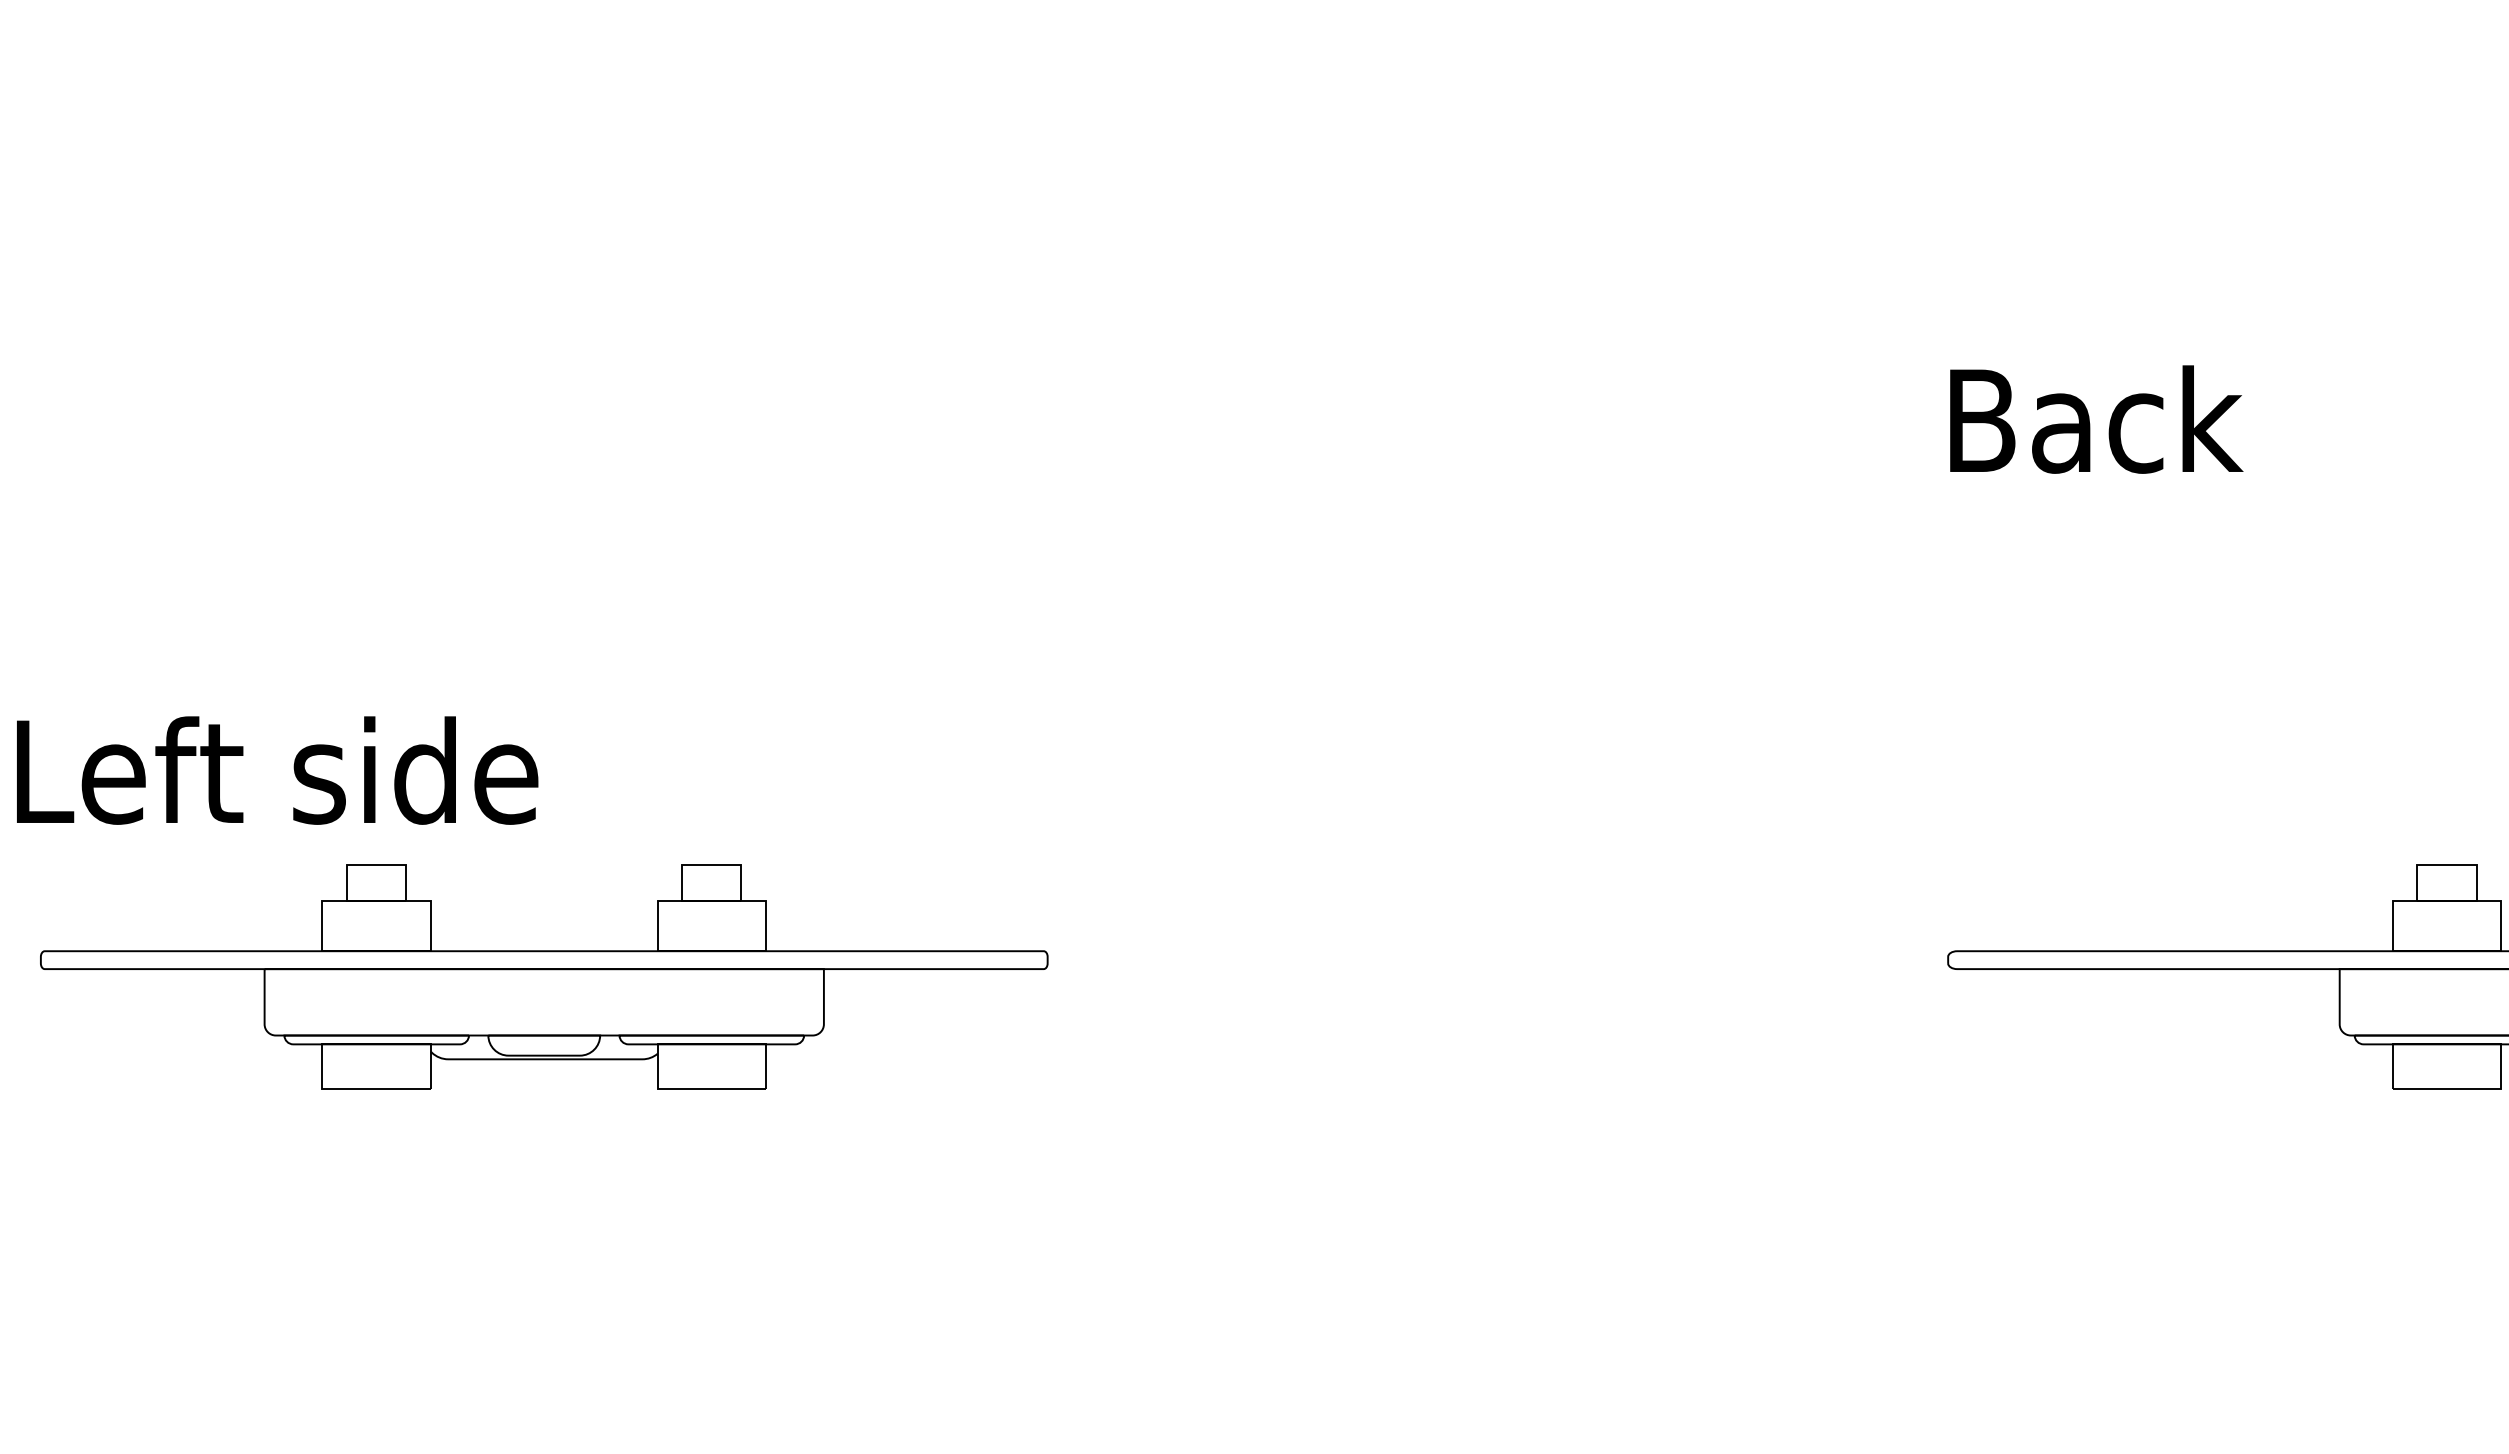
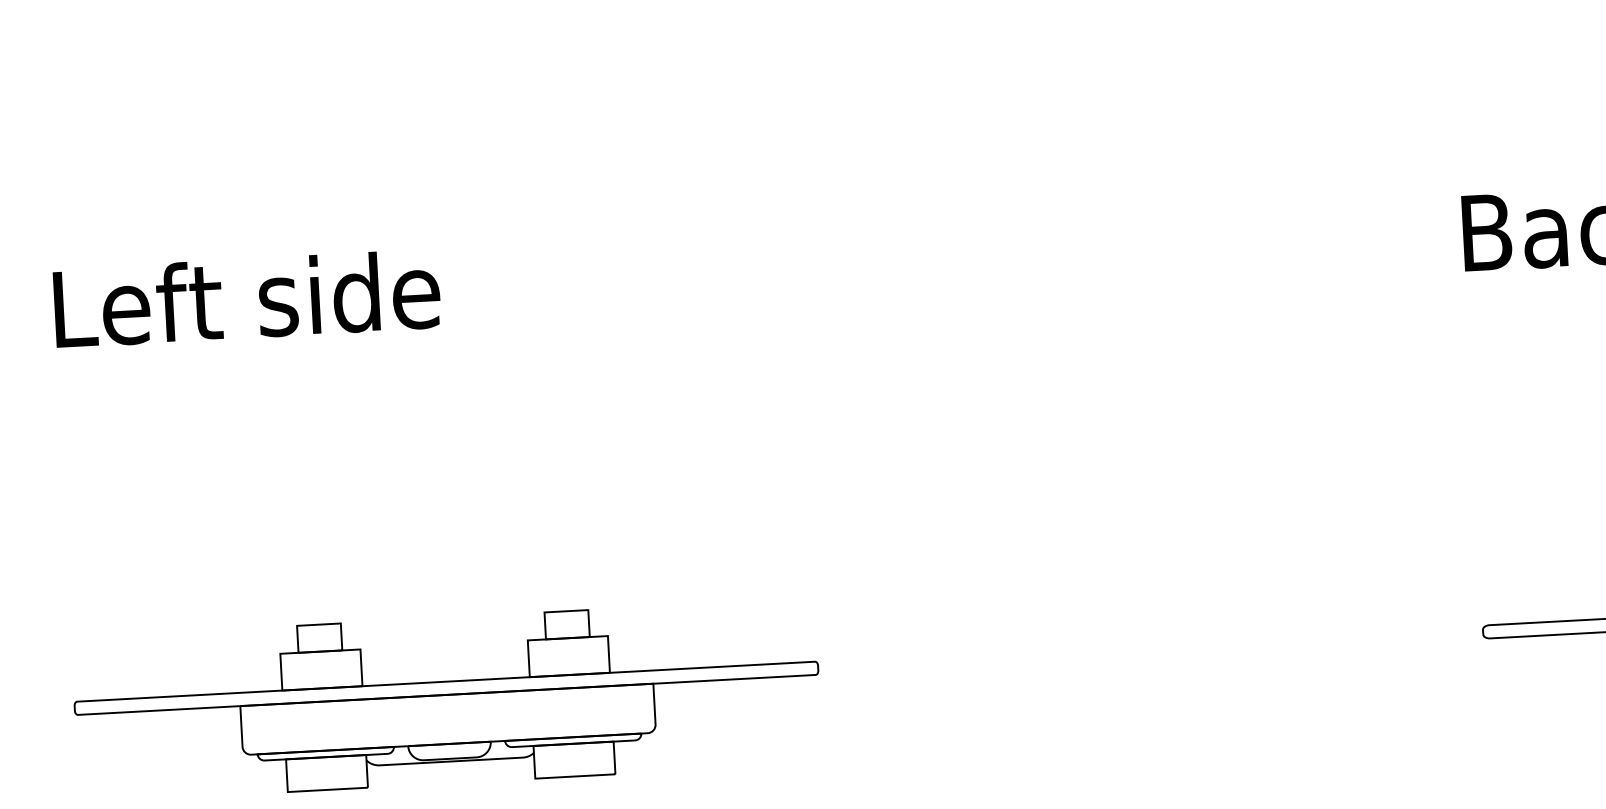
text: (277, 770) -> (247, 298), moved

